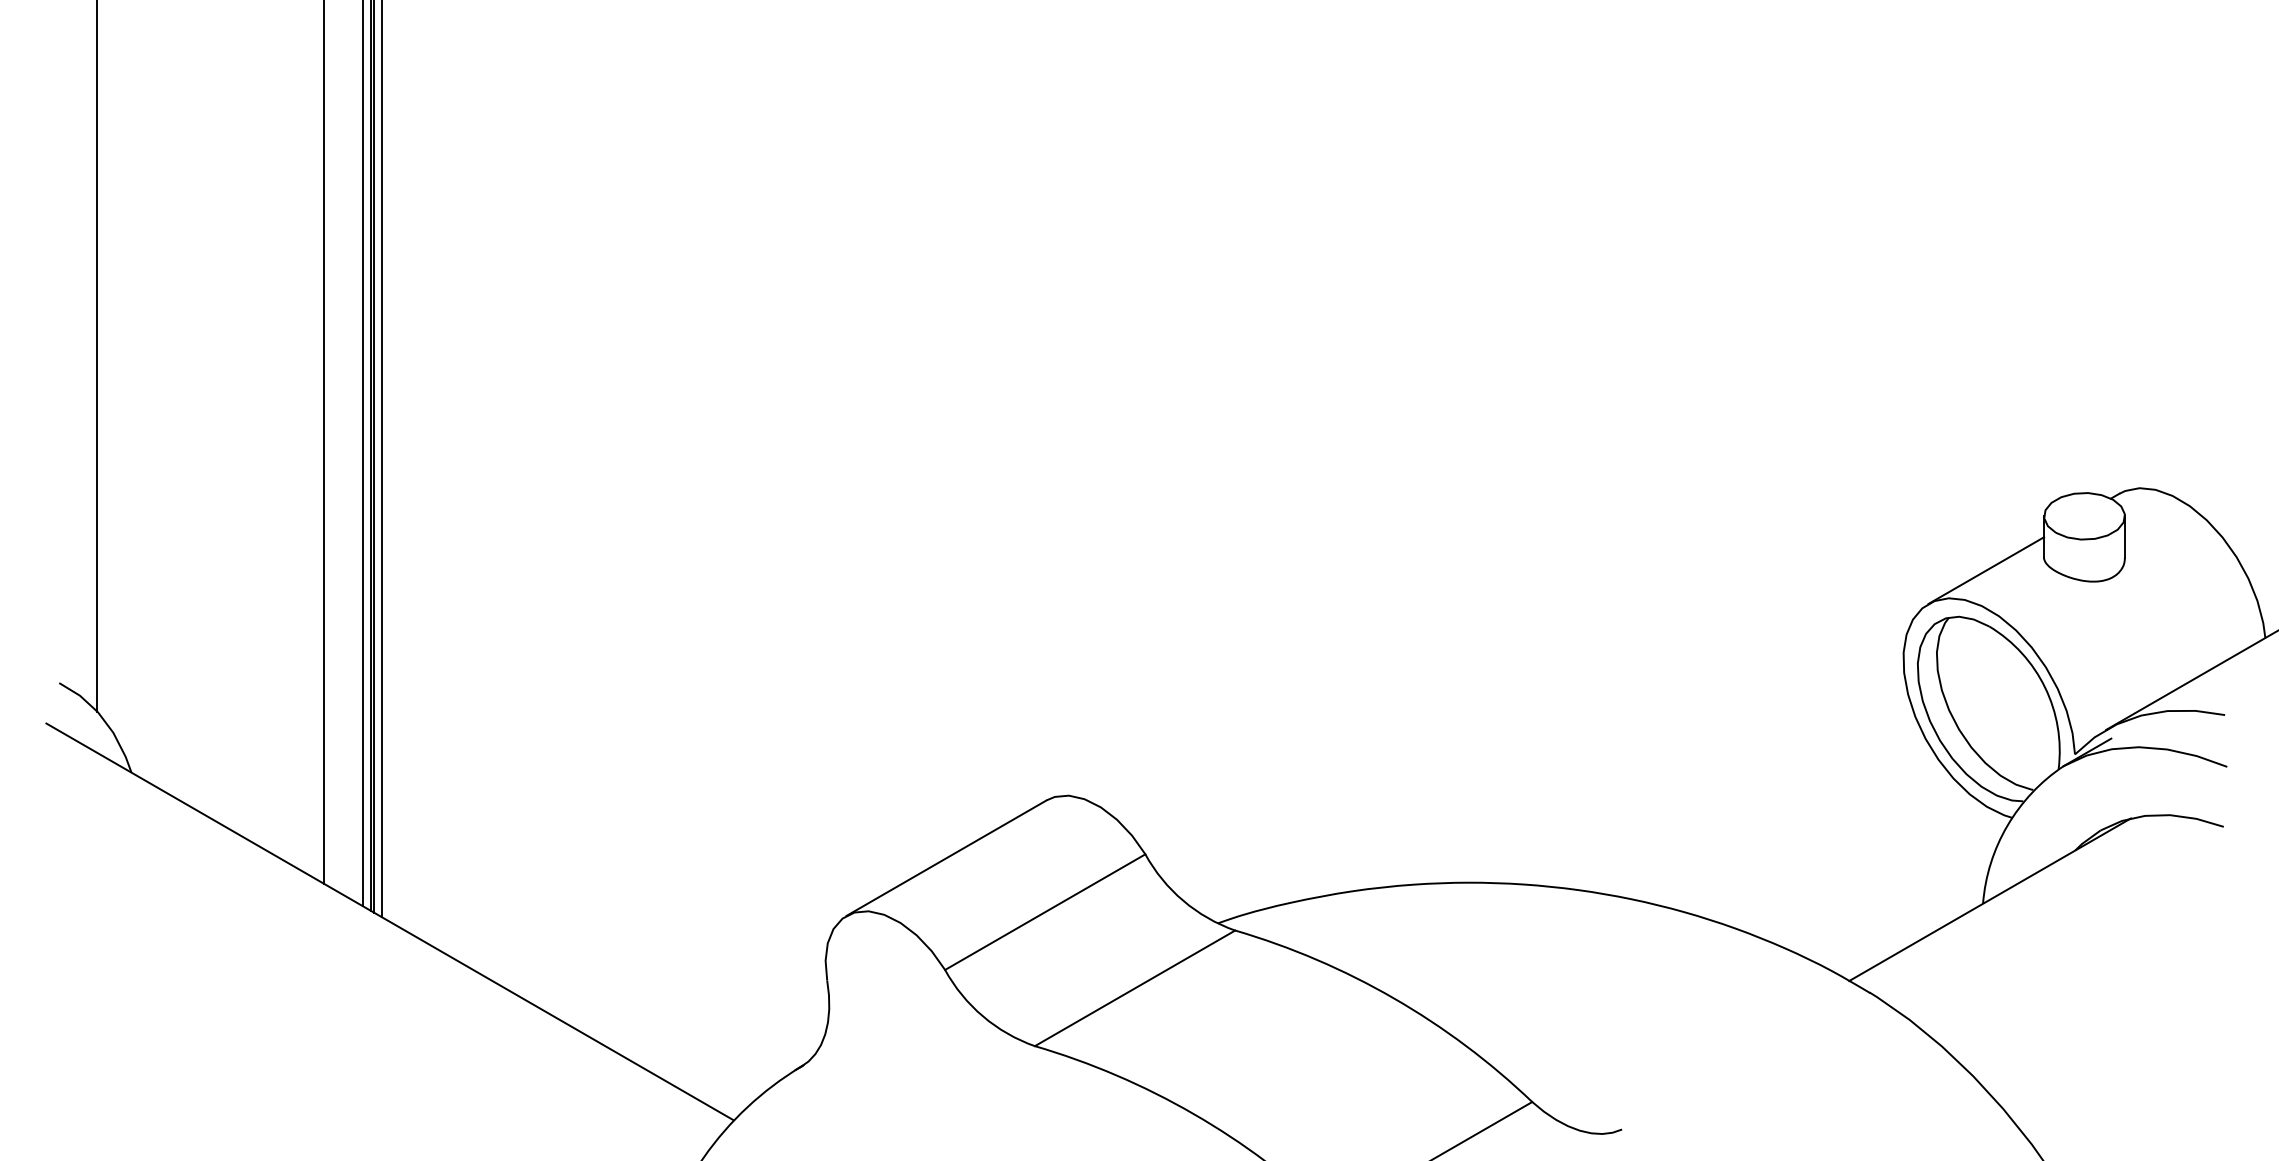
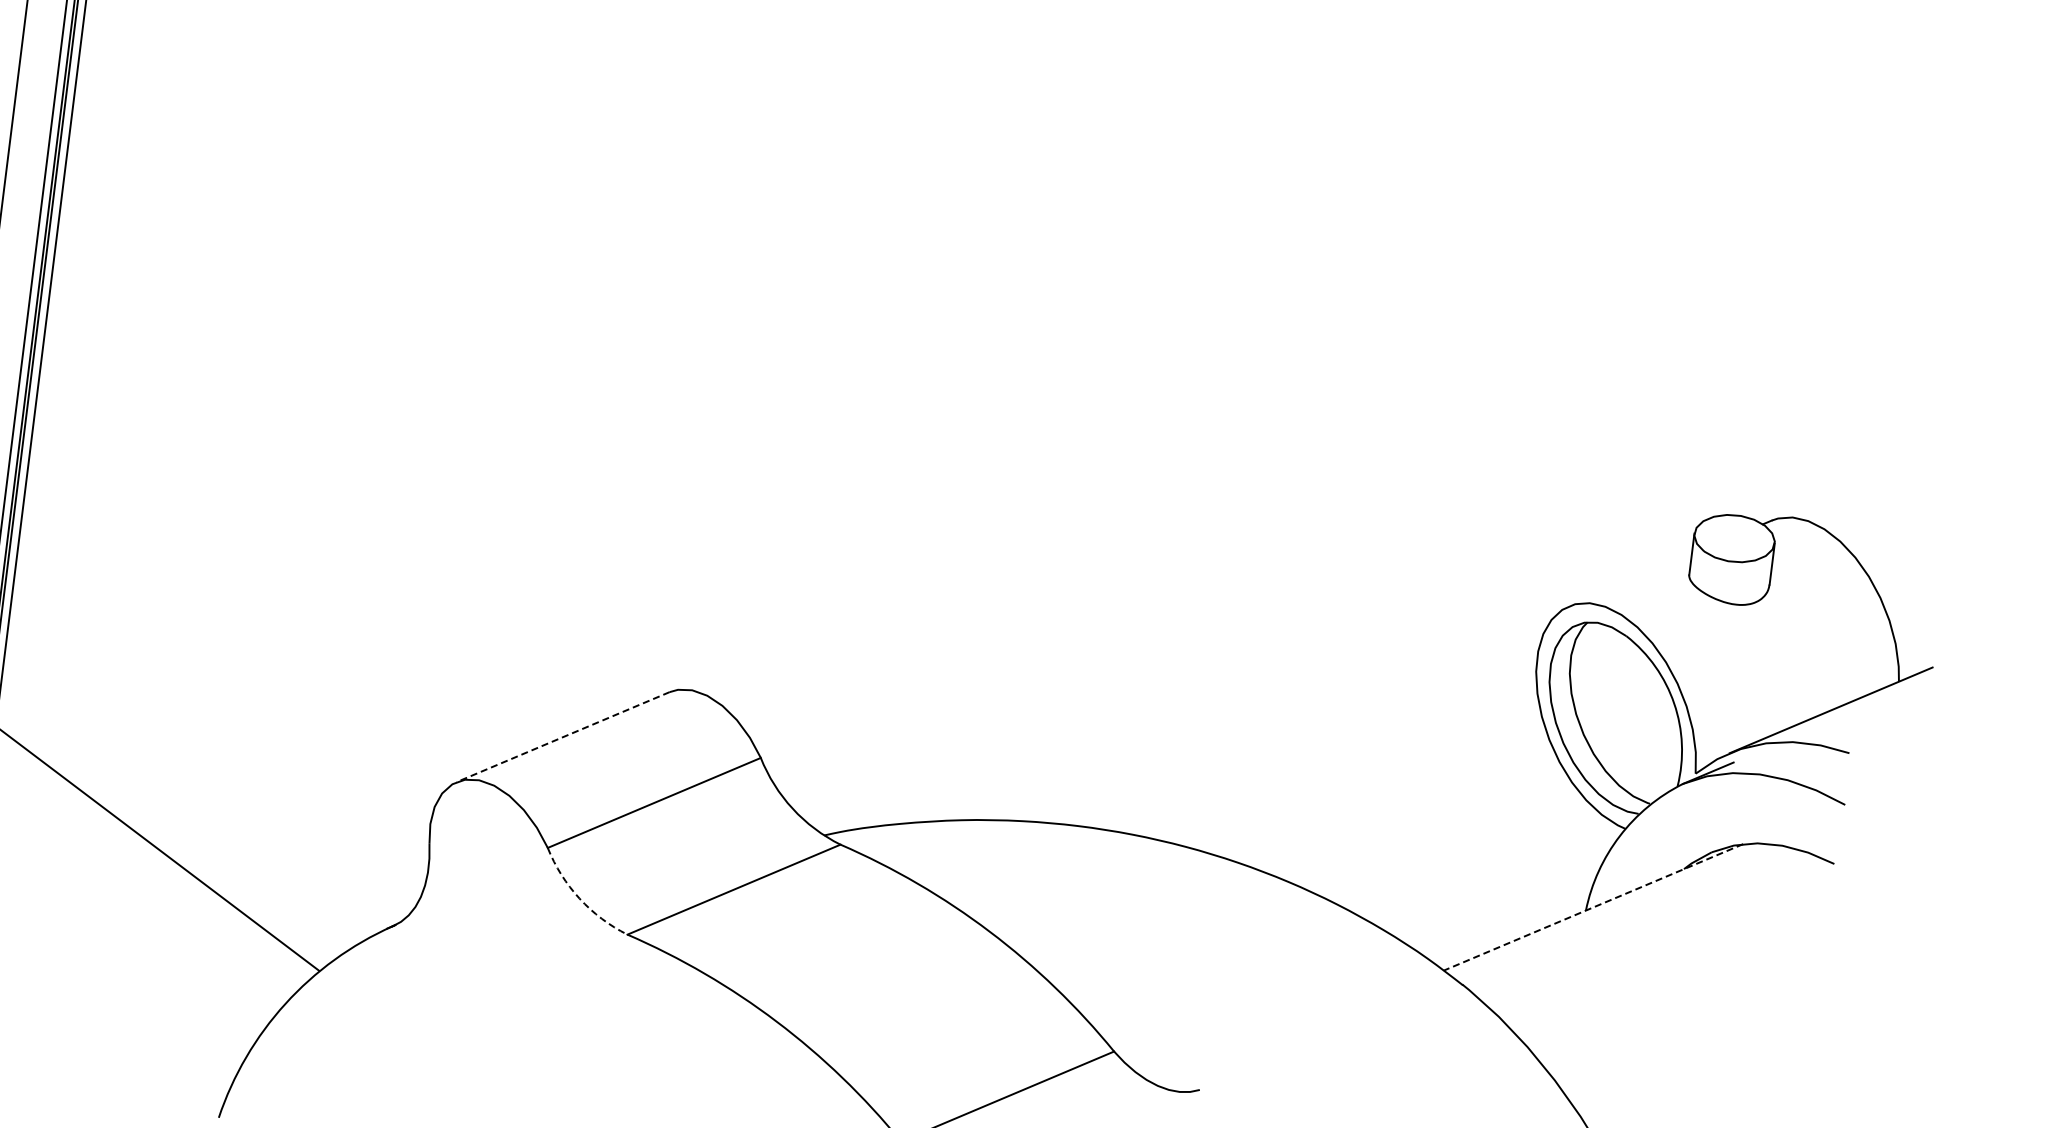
line: (1986, 570) -> (1630, 580), removed
line: (946, 858) -> (562, 737), solid -> dashed
line: (1990, 899) -> (1593, 907), solid -> dashed
arc: (982, 1016) -> (579, 898), solid -> dashed

